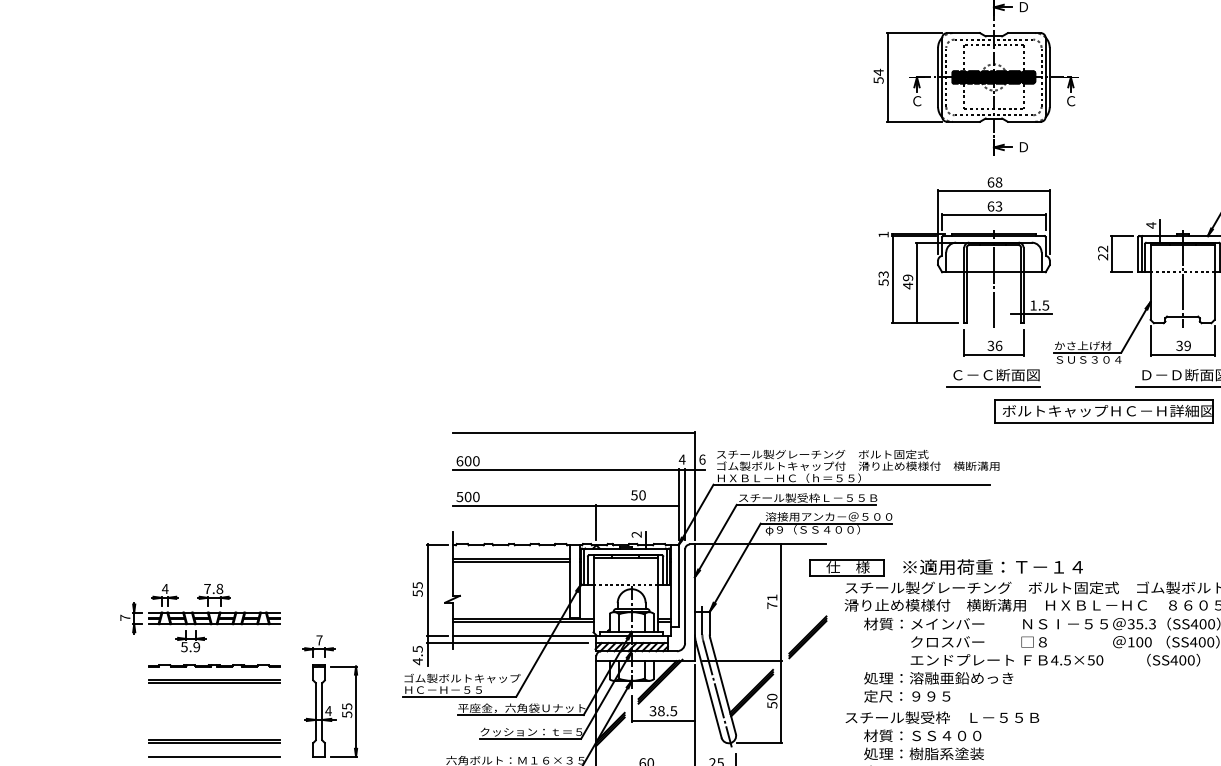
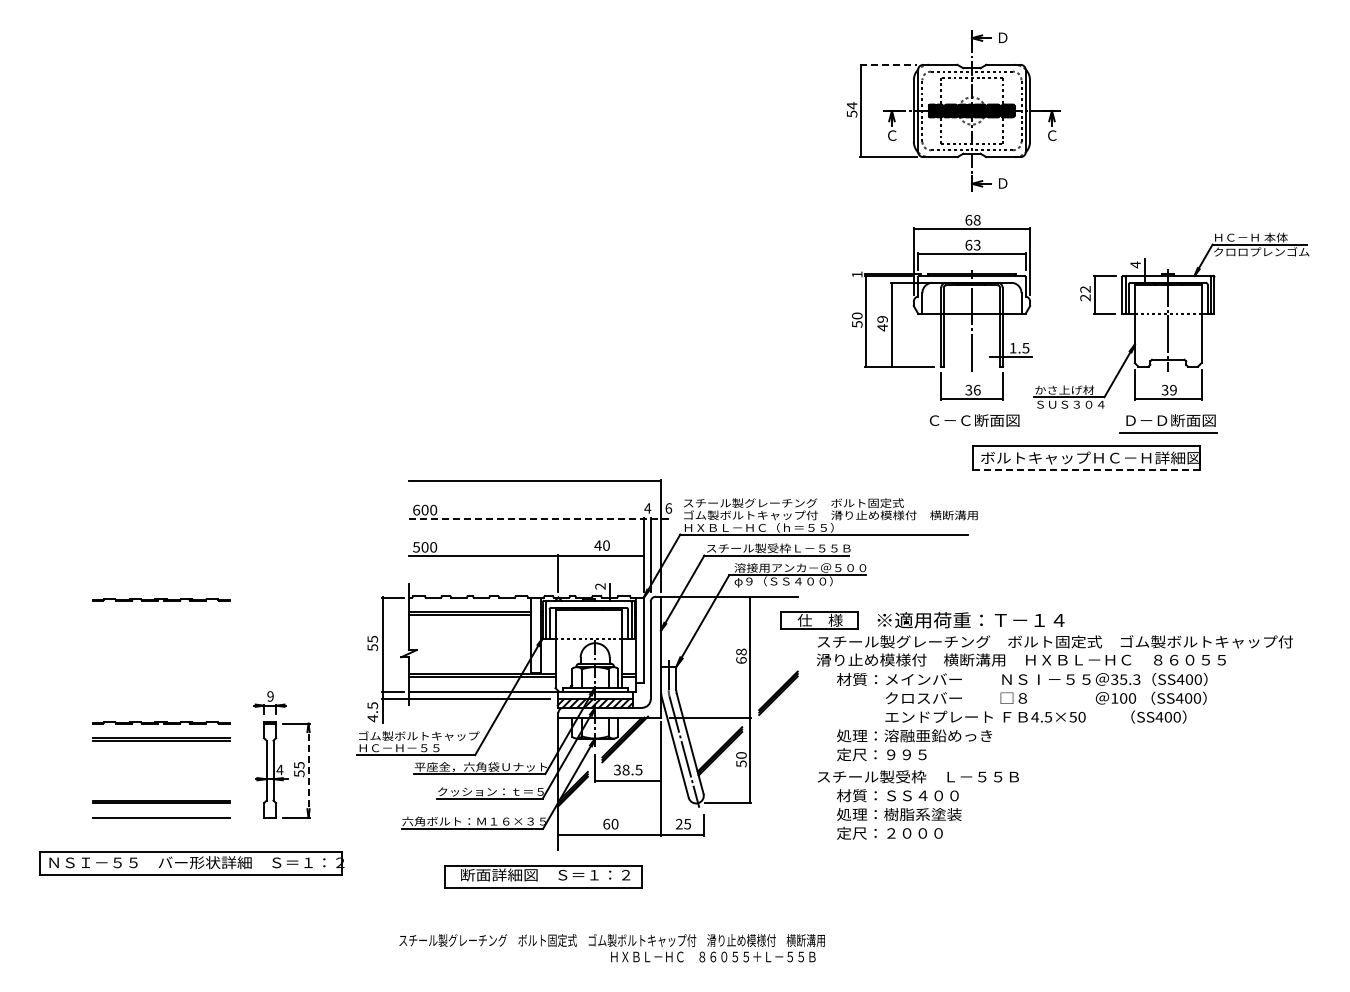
line: (913, 32) -> (888, 64), solid -> dashed
text: (883, 274) -> (857, 315), 53 -> 50
line: (993, 387) -> (971, 433), removed
line: (1105, 423) -> (1087, 470), solid -> dashed
line: (579, 470) -> (540, 519), solid -> dashed
text: (633, 495) -> (597, 545), 50 -> 40
line: (214, 547) -> (161, 599), added
text: (772, 601) -> (741, 655), 71 -> 68
part: (200, 617) -> (146, 672), removed
text: (319, 640) -> (270, 696), 7 -> 9
line: (356, 711) -> (308, 770), solid -> dashed

